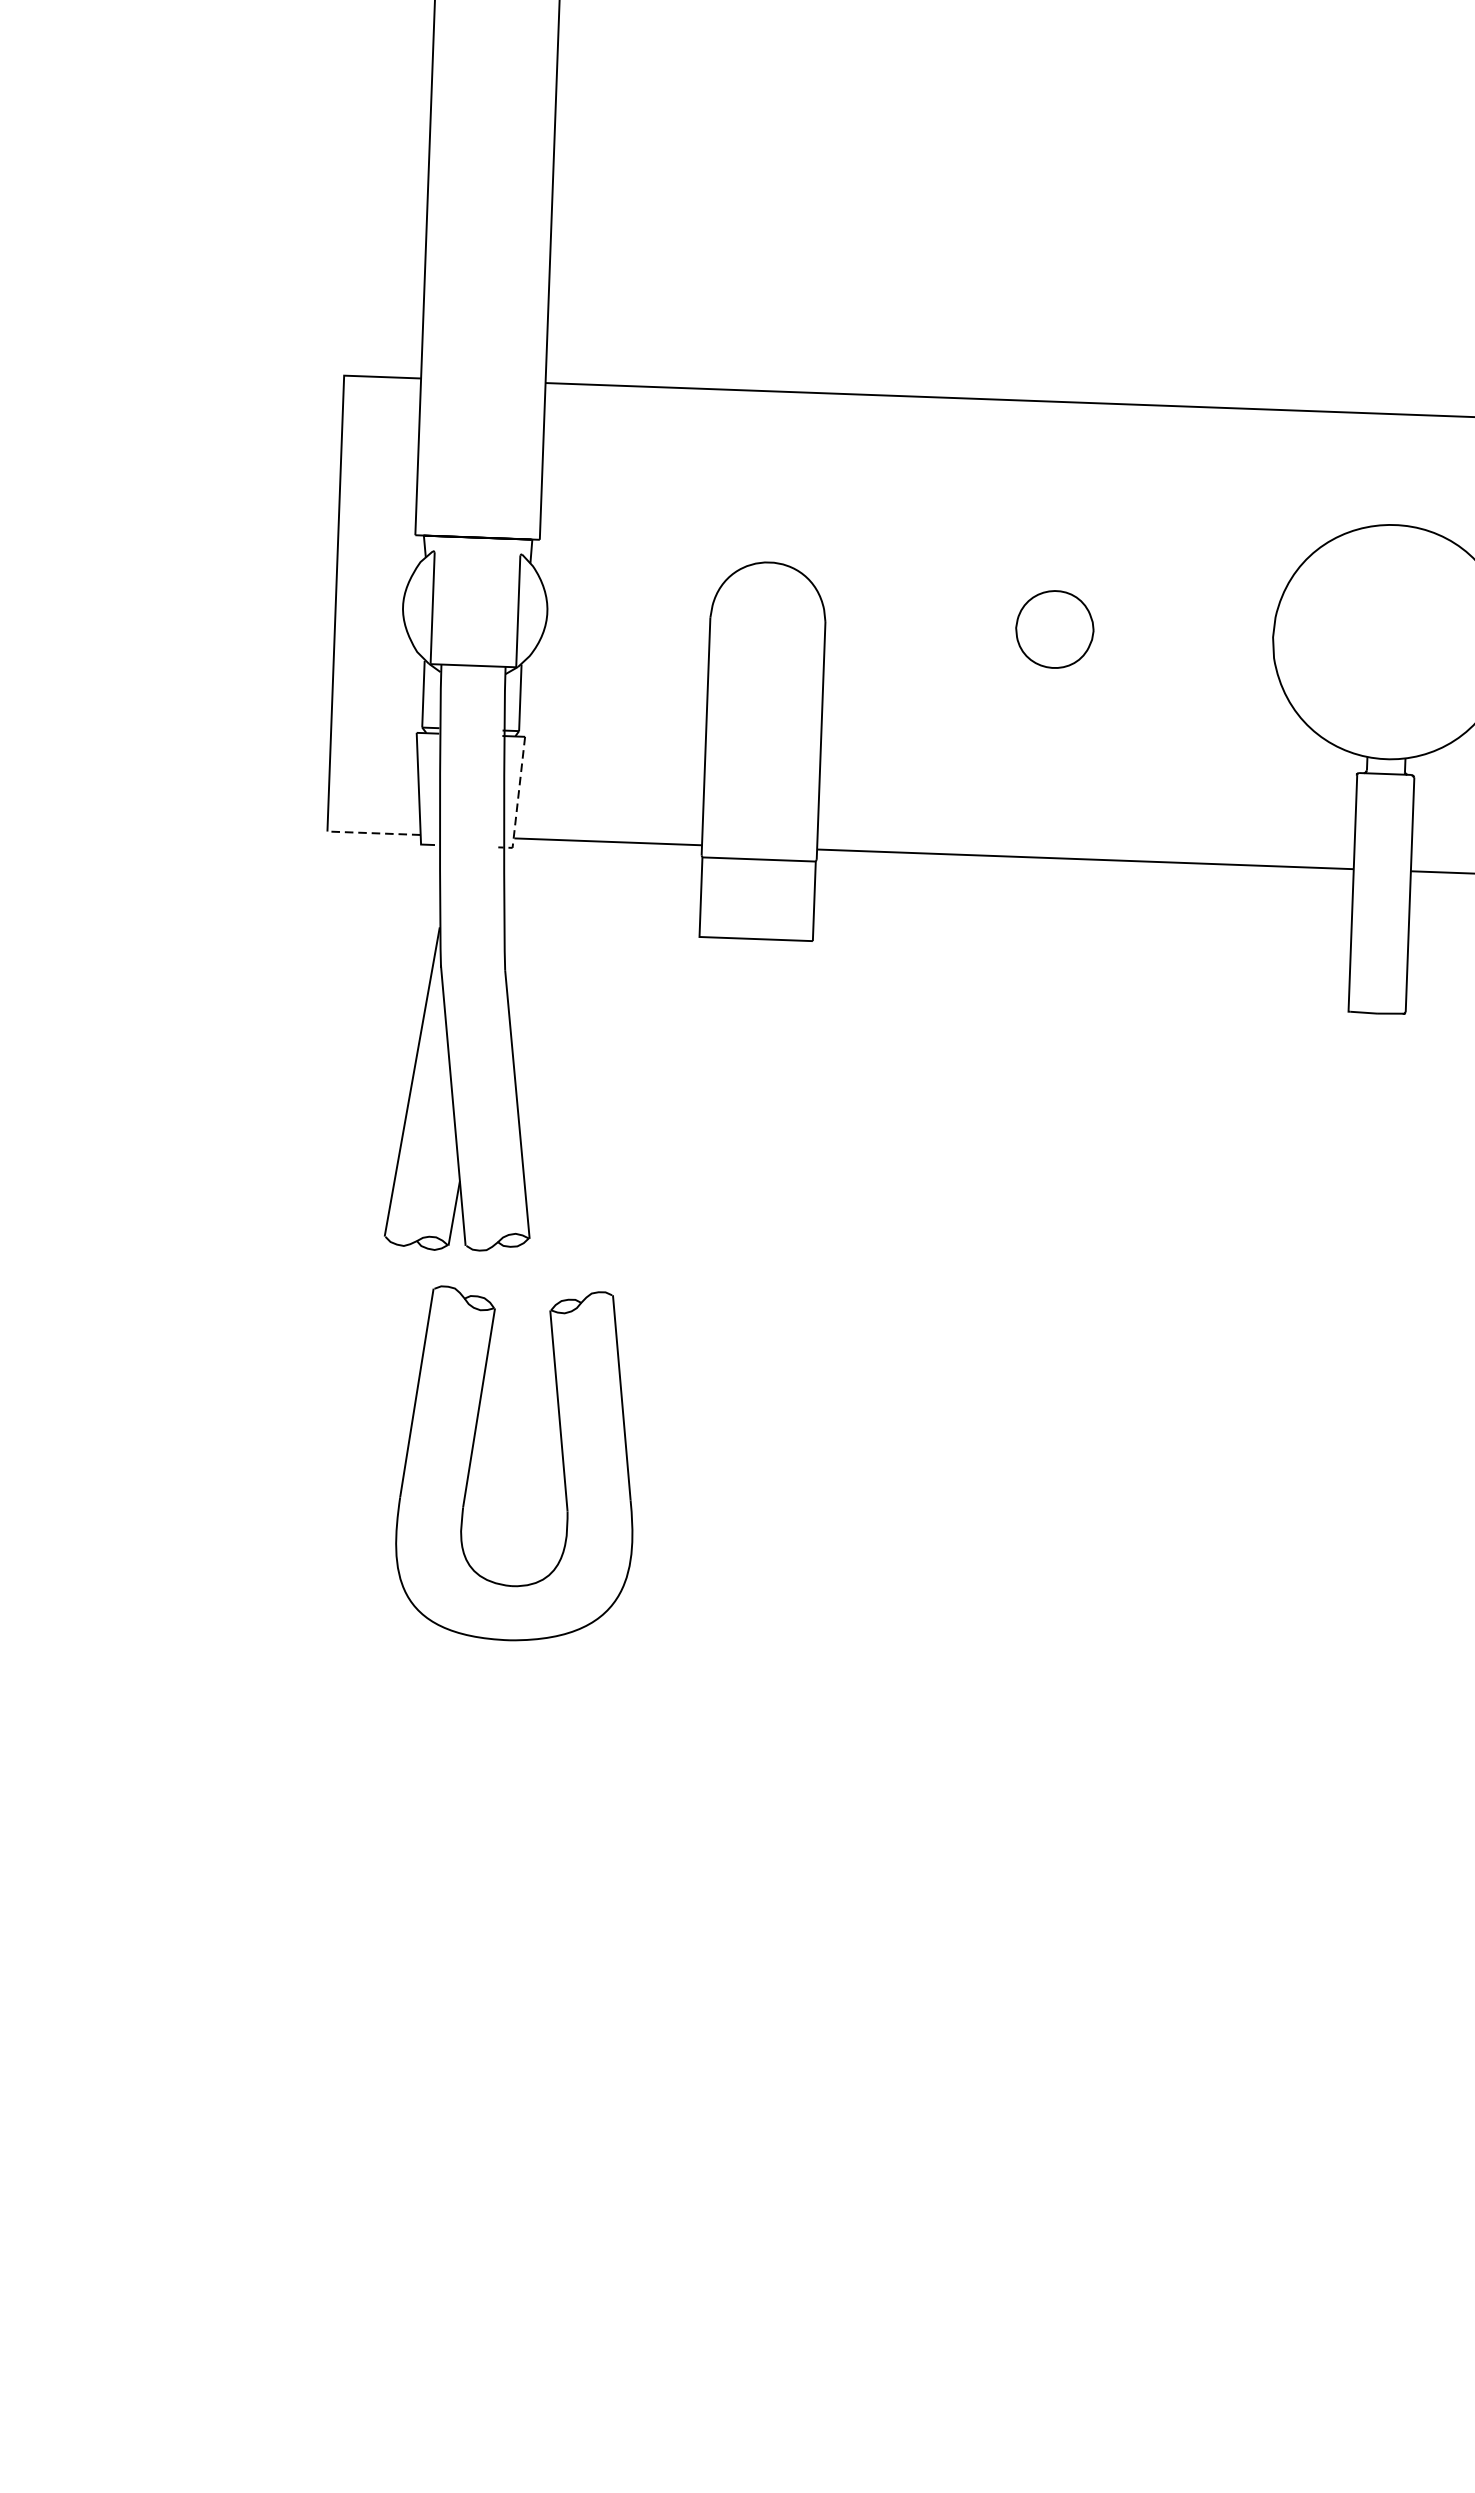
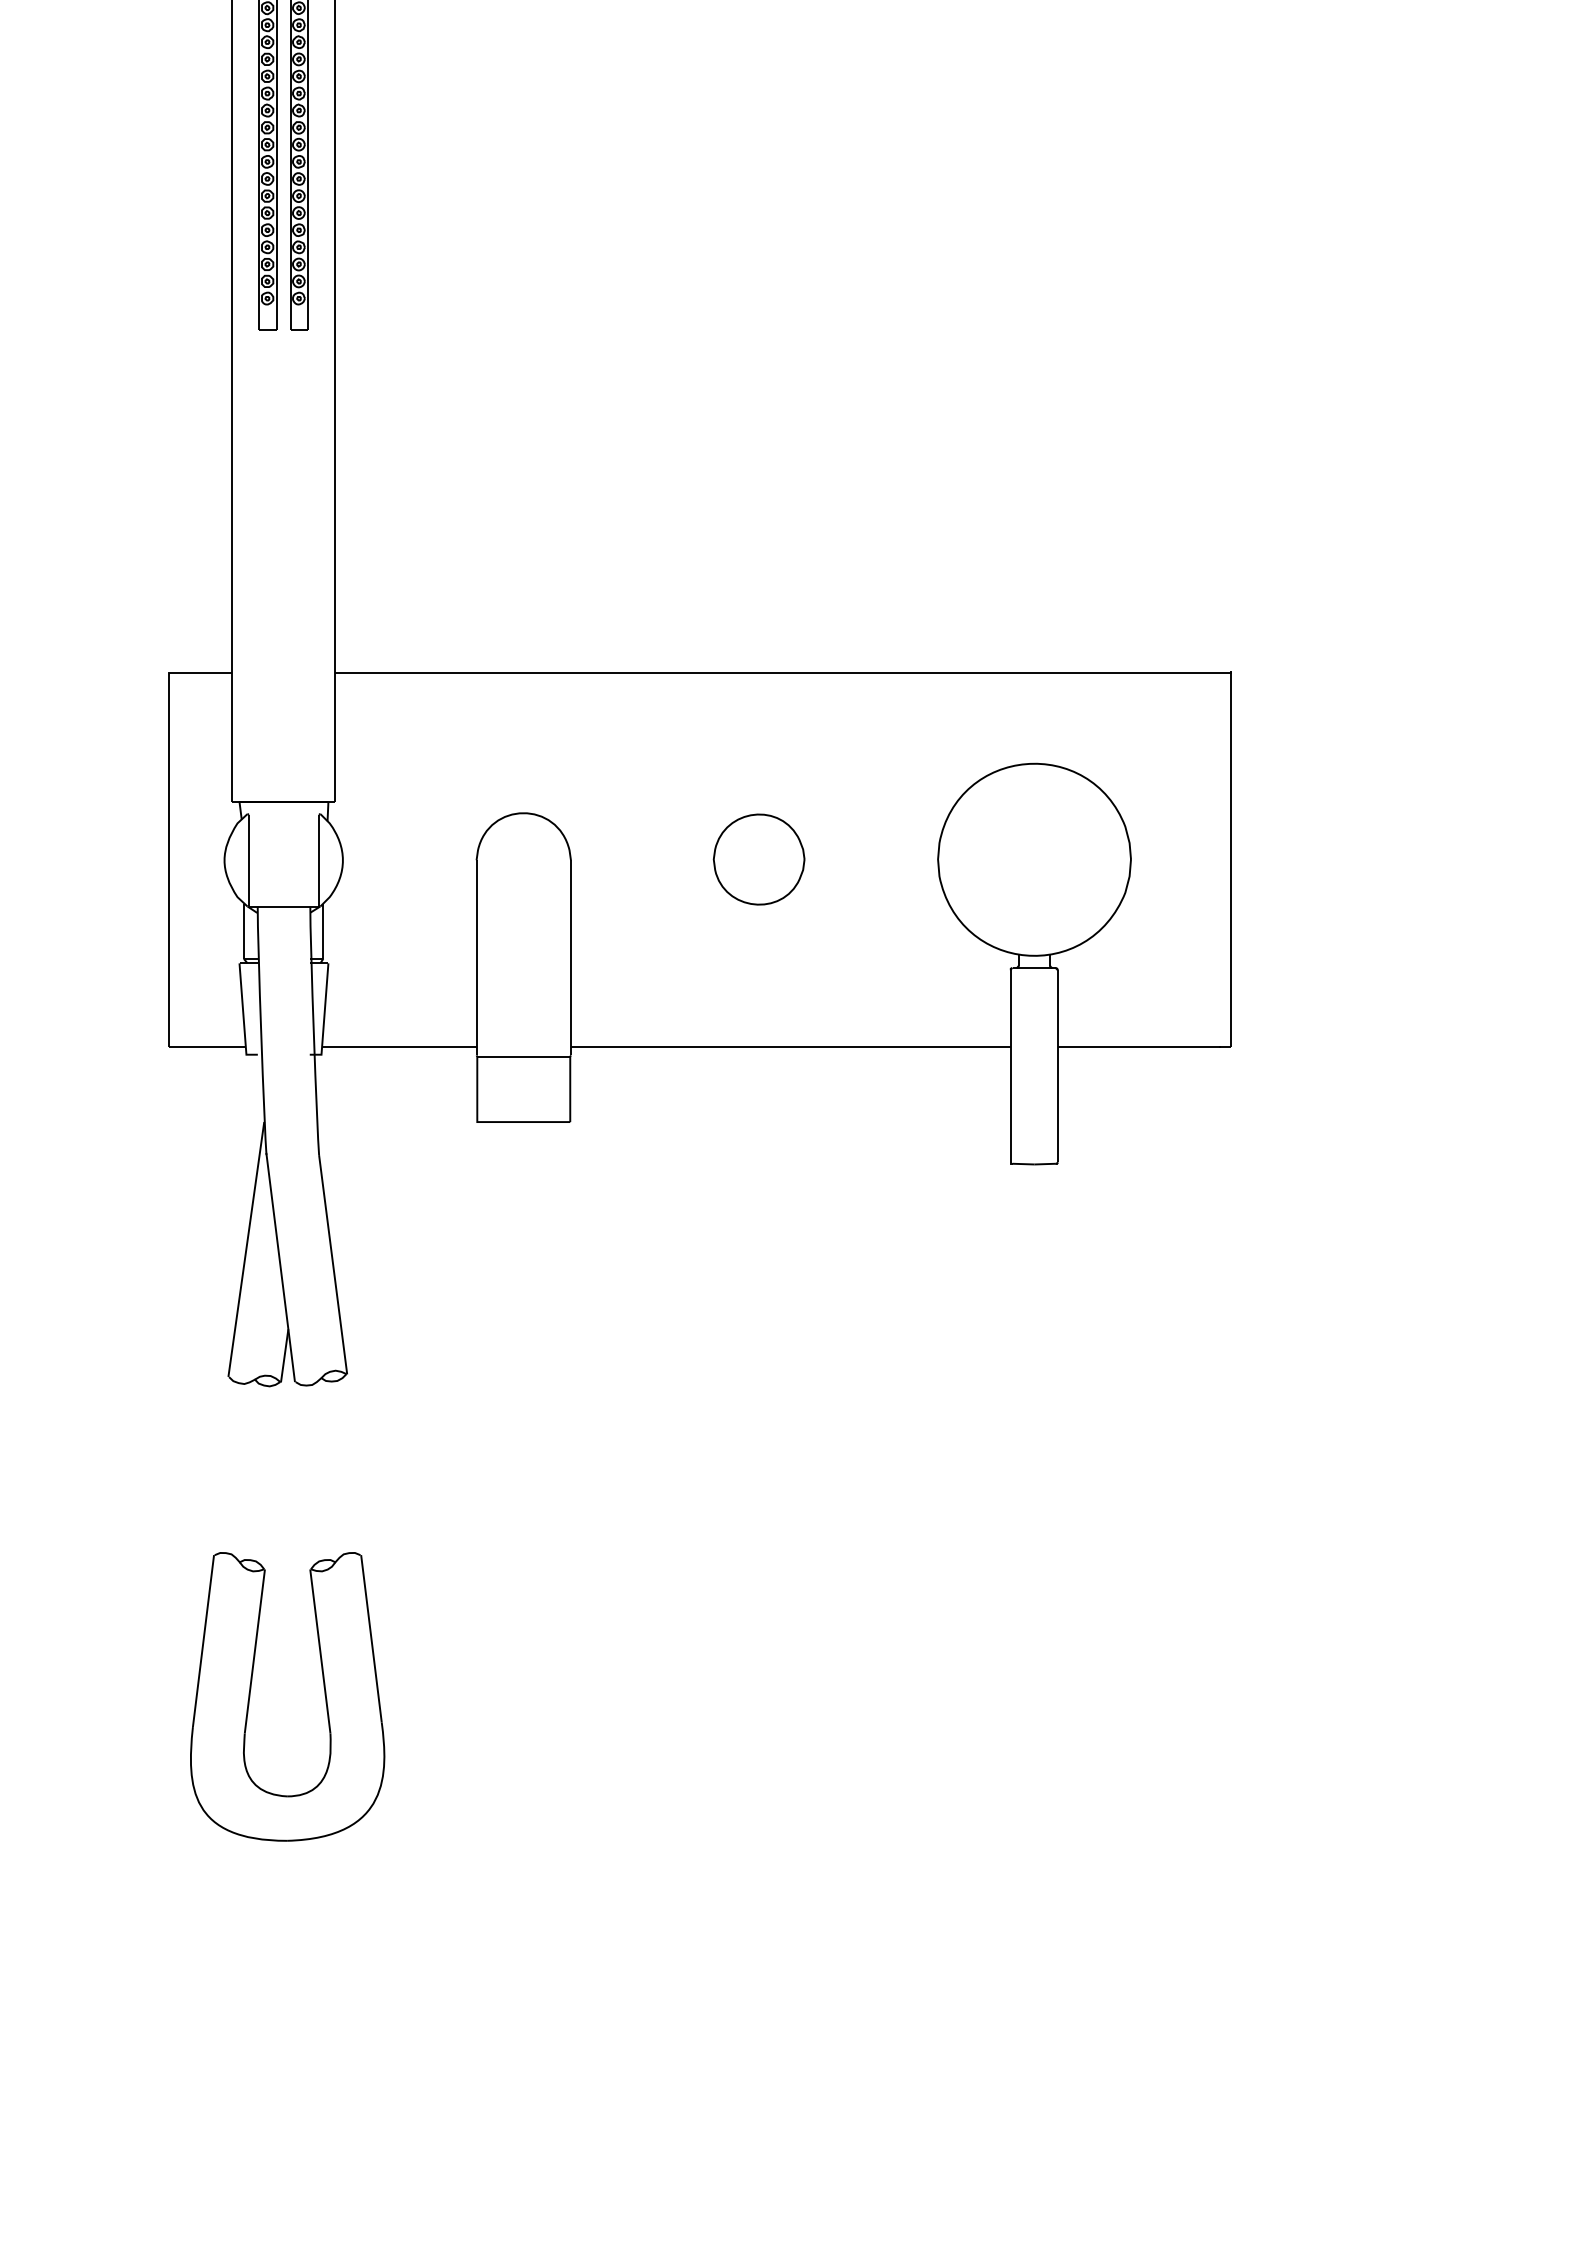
part: (1054, 629) -> (758, 859), size x1.43
line: (517, 800) -> (324, 1015), dashed -> solid
line: (373, 832) -> (207, 1046), dashed -> solid
part: (473, 1454) -> (251, 1689), moved

